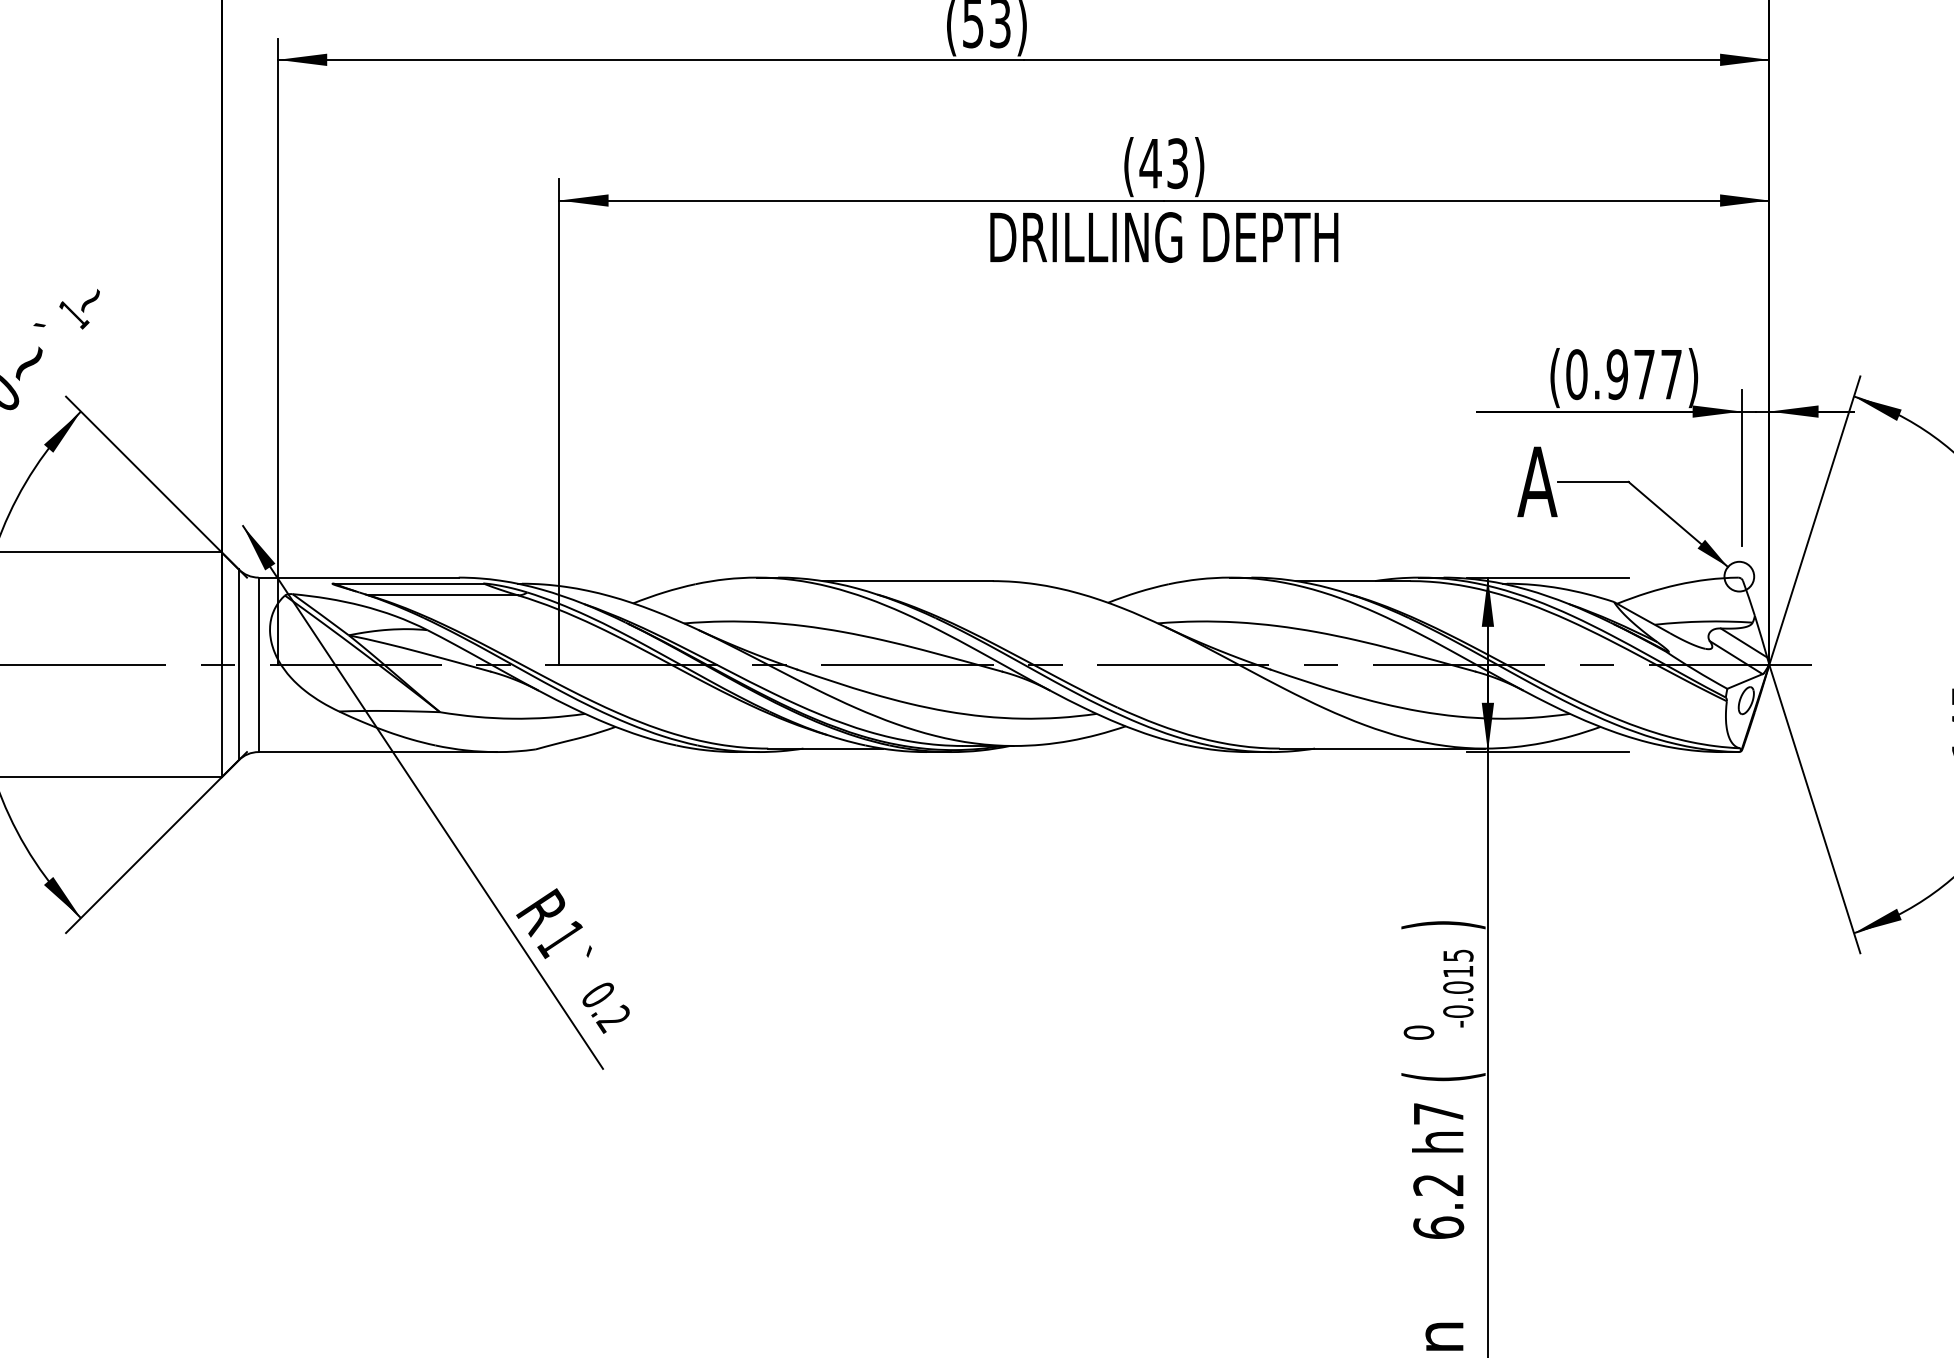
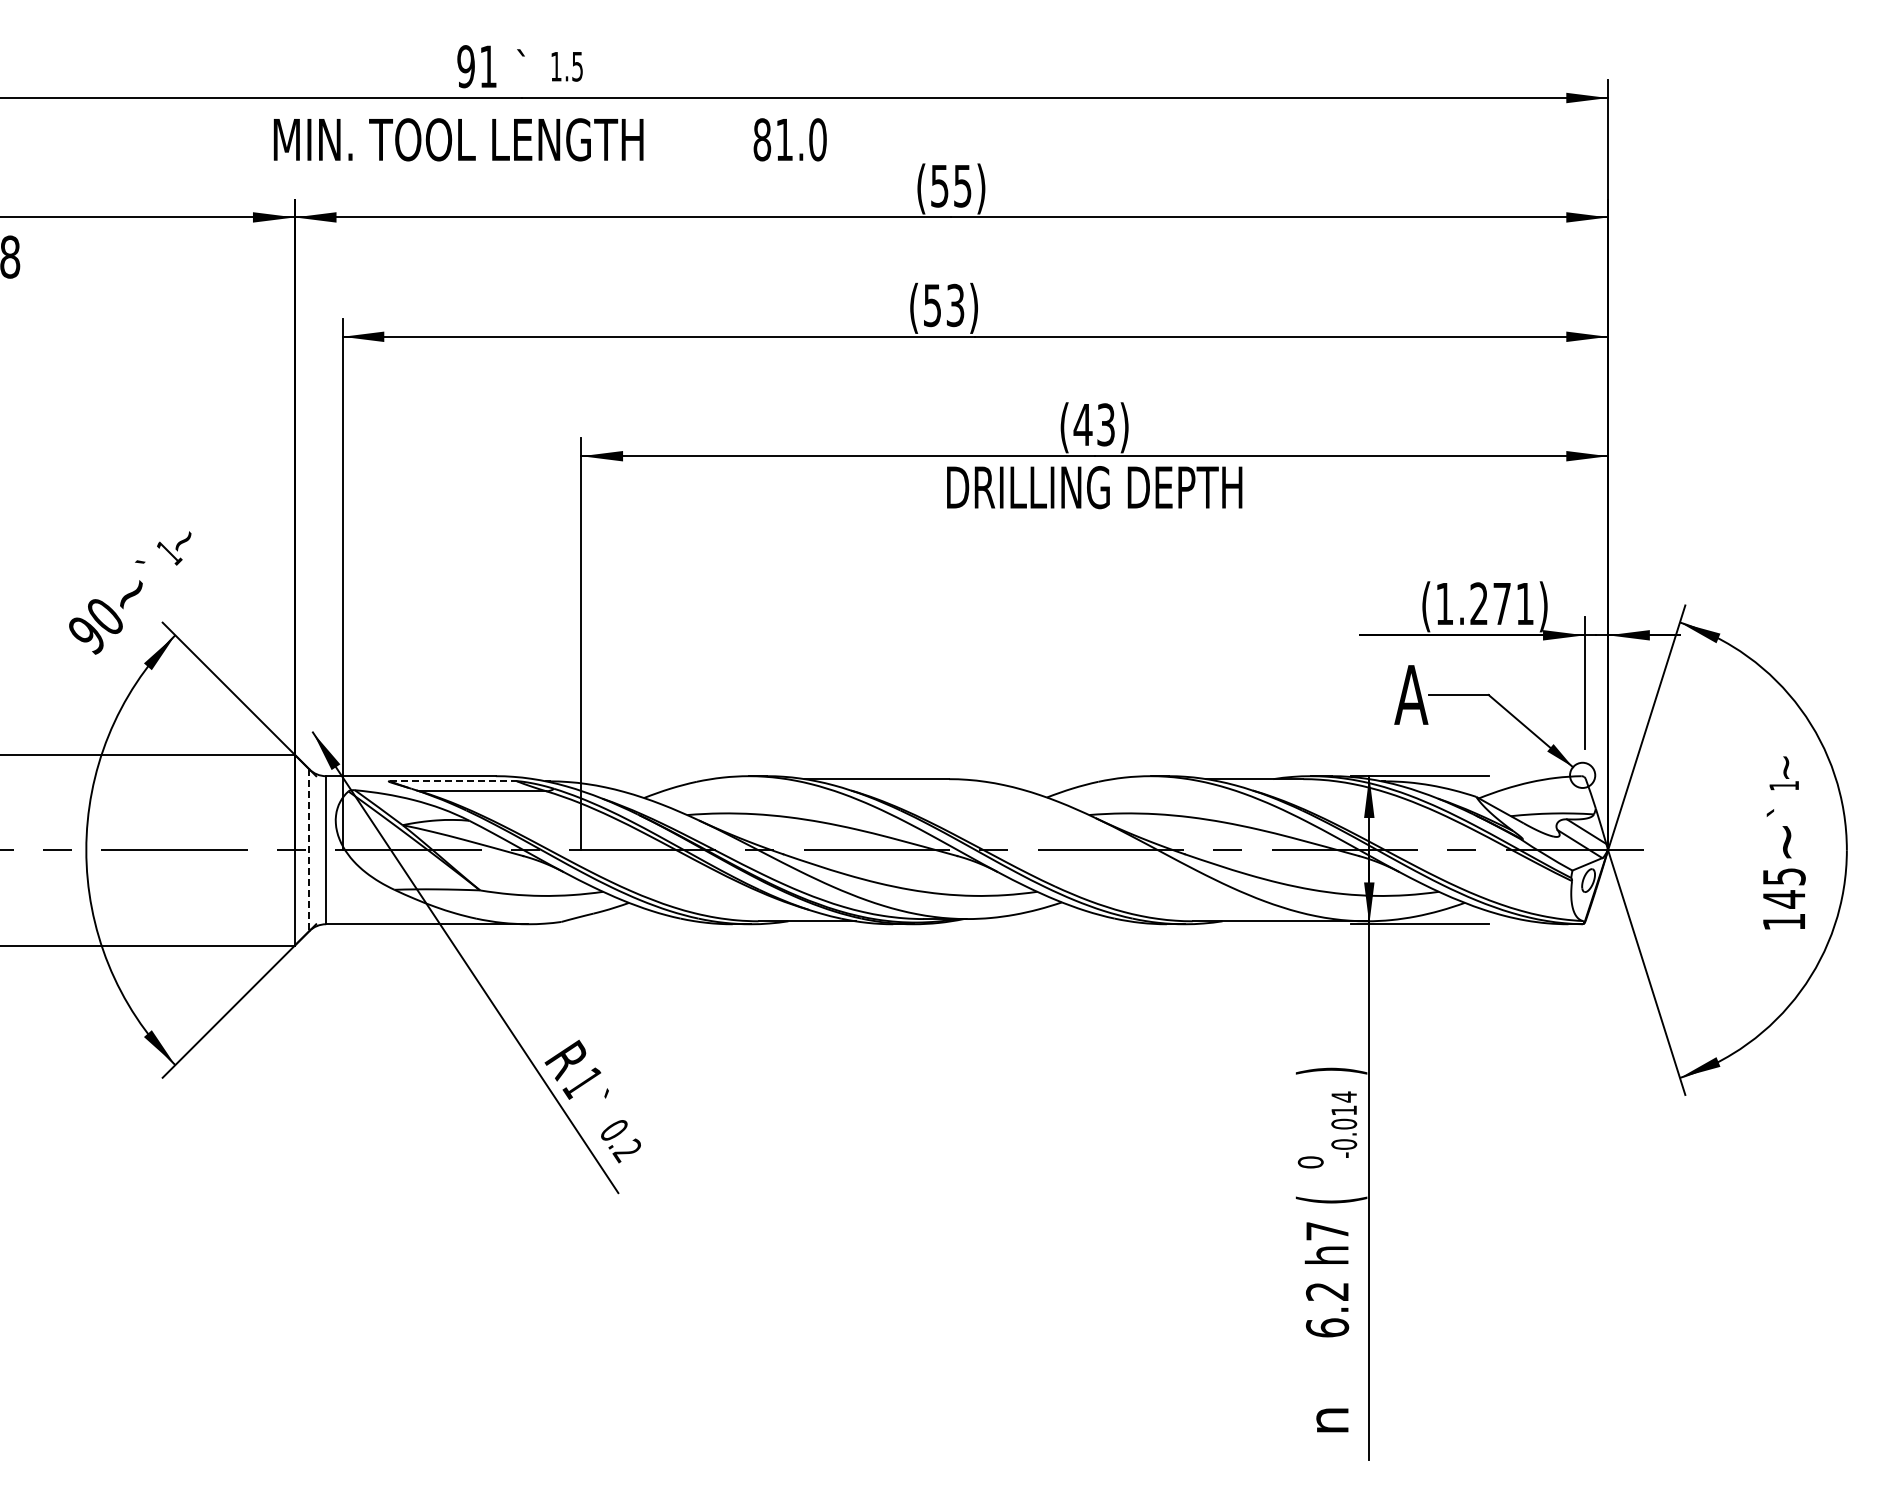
text: (1623, 374) -> (1484, 603), (0.977) -> (1.271)
line: (408, 583) -> (453, 781), solid -> dashed
line: (239, 665) -> (309, 850), solid -> dashed
text: (1458, 955) -> (1344, 1096), -0.015 -> -0.014

